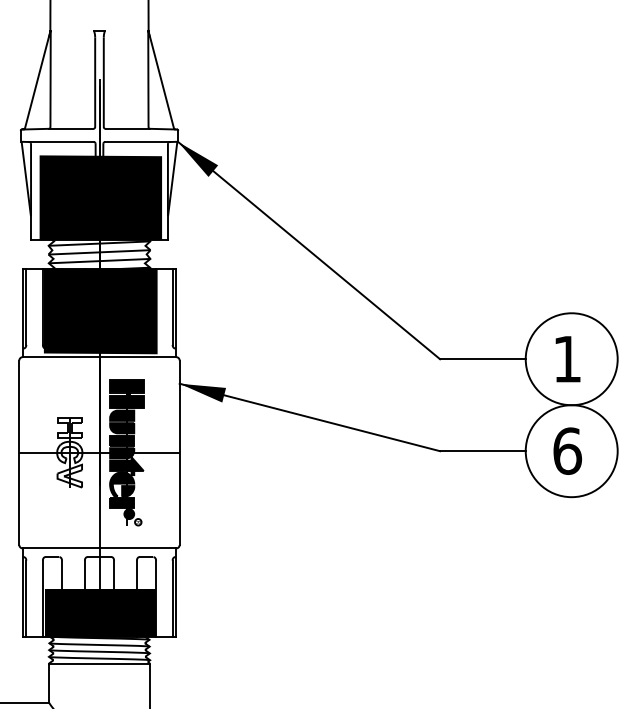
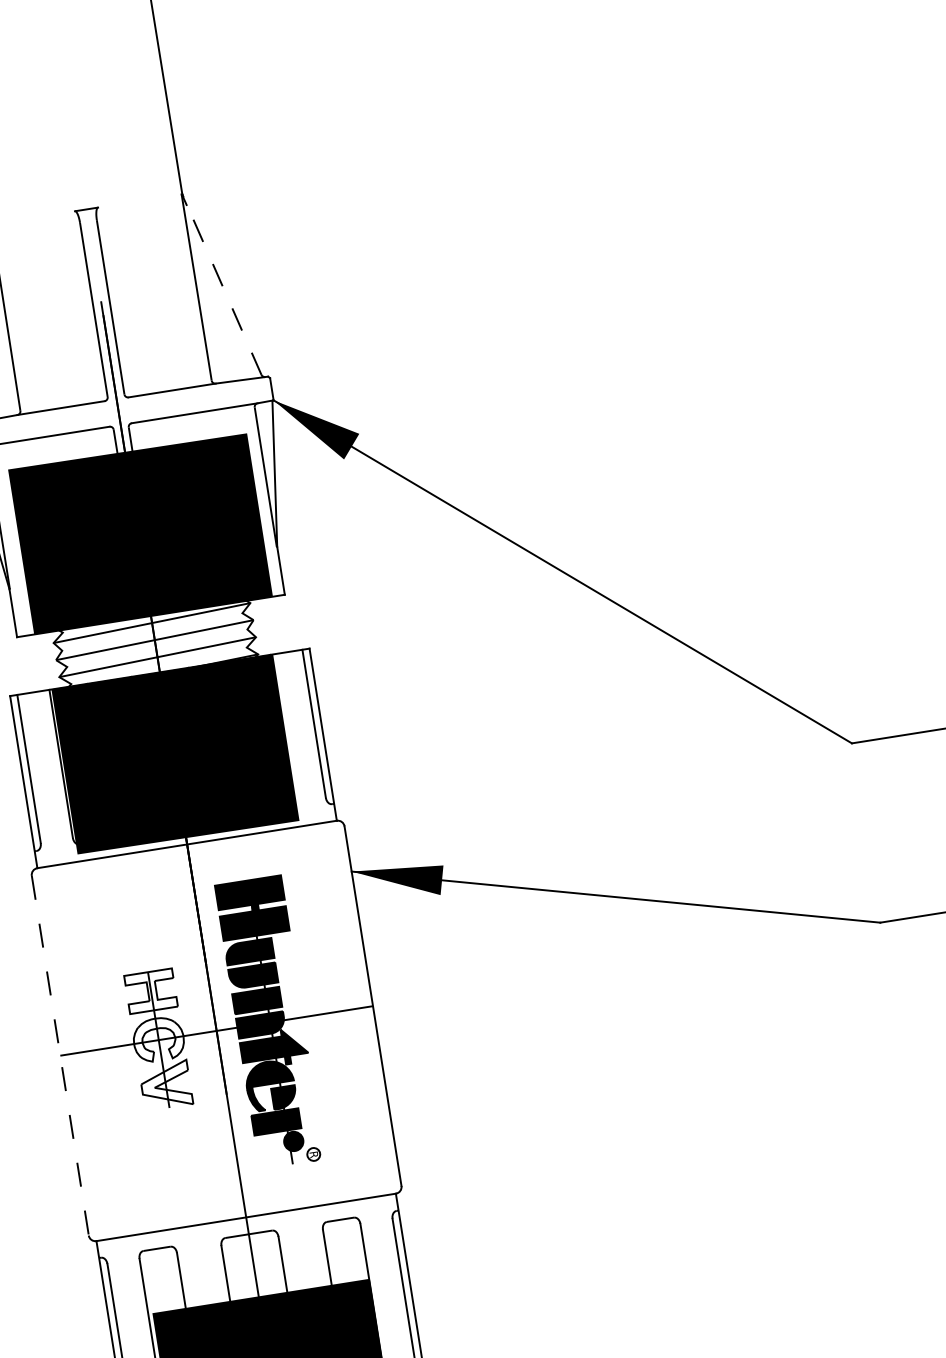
line: (161, 79) -> (222, 283), solid -> dashed
line: (19, 453) -> (60, 1057), solid -> dashed

